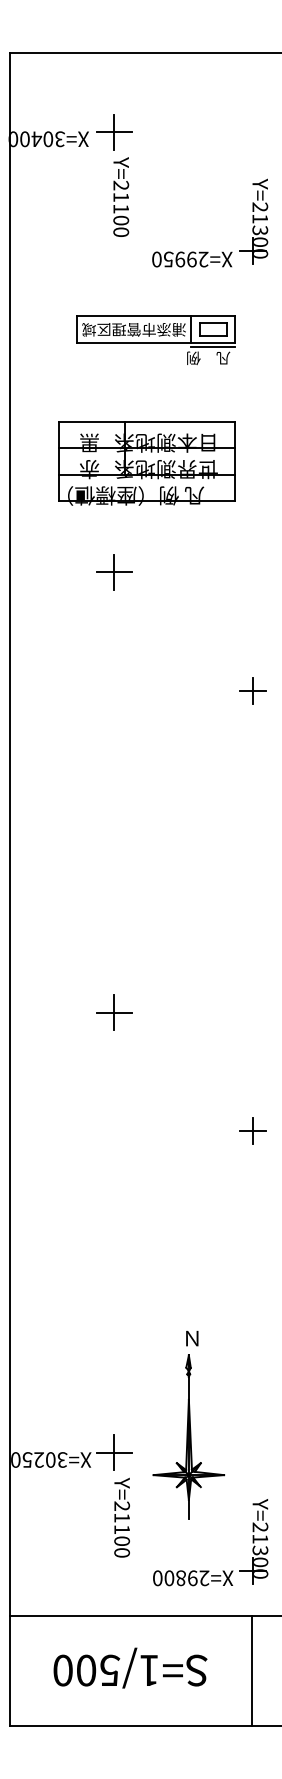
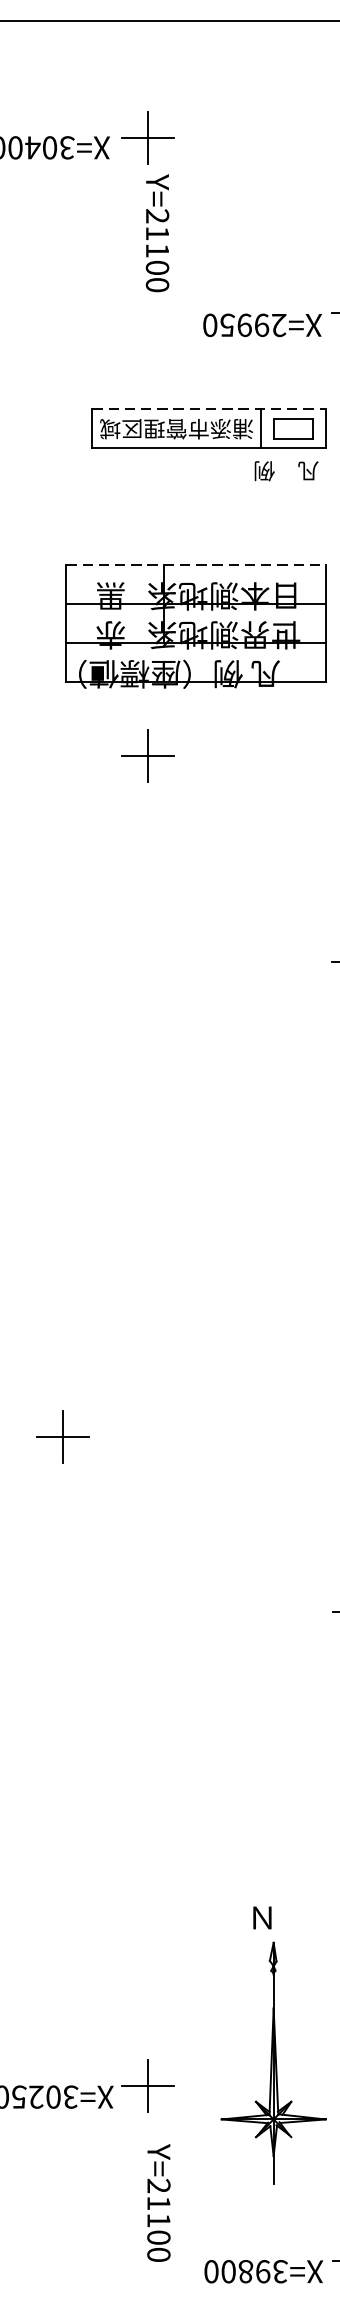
line: (156, 316) -> (209, 409), solid -> dashed
line: (213, 347) -> (293, 455), removed
line: (147, 422) -> (196, 565), solid -> dashed
part: (114, 572) -> (147, 756), moved
part: (114, 1012) -> (63, 1436), moved
part: (188, 1436) -> (273, 2062), moved
text: (121, 1517) -> (157, 2202), moved
text: (204, 1577) -> (280, 2270), X=29800 -> X=39800

